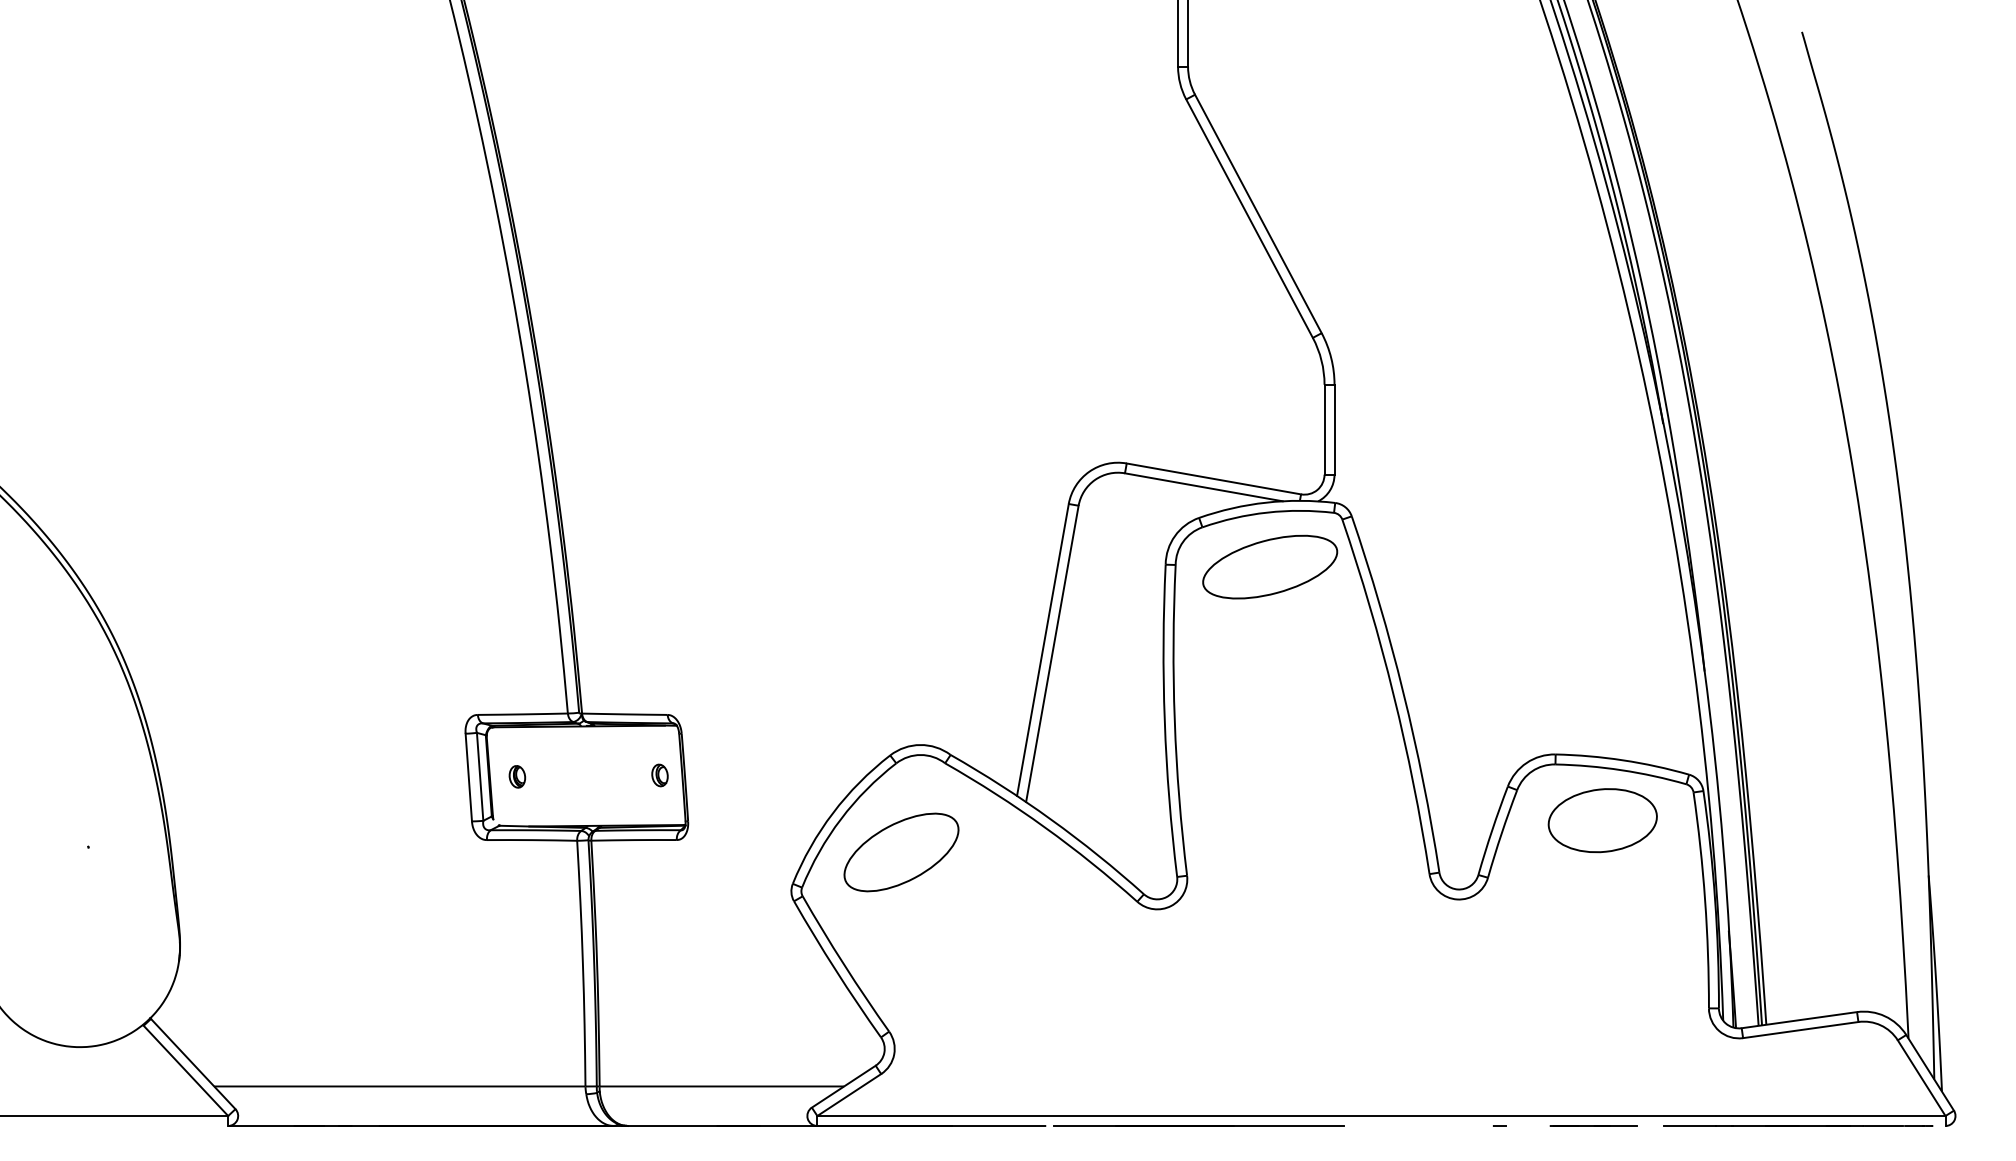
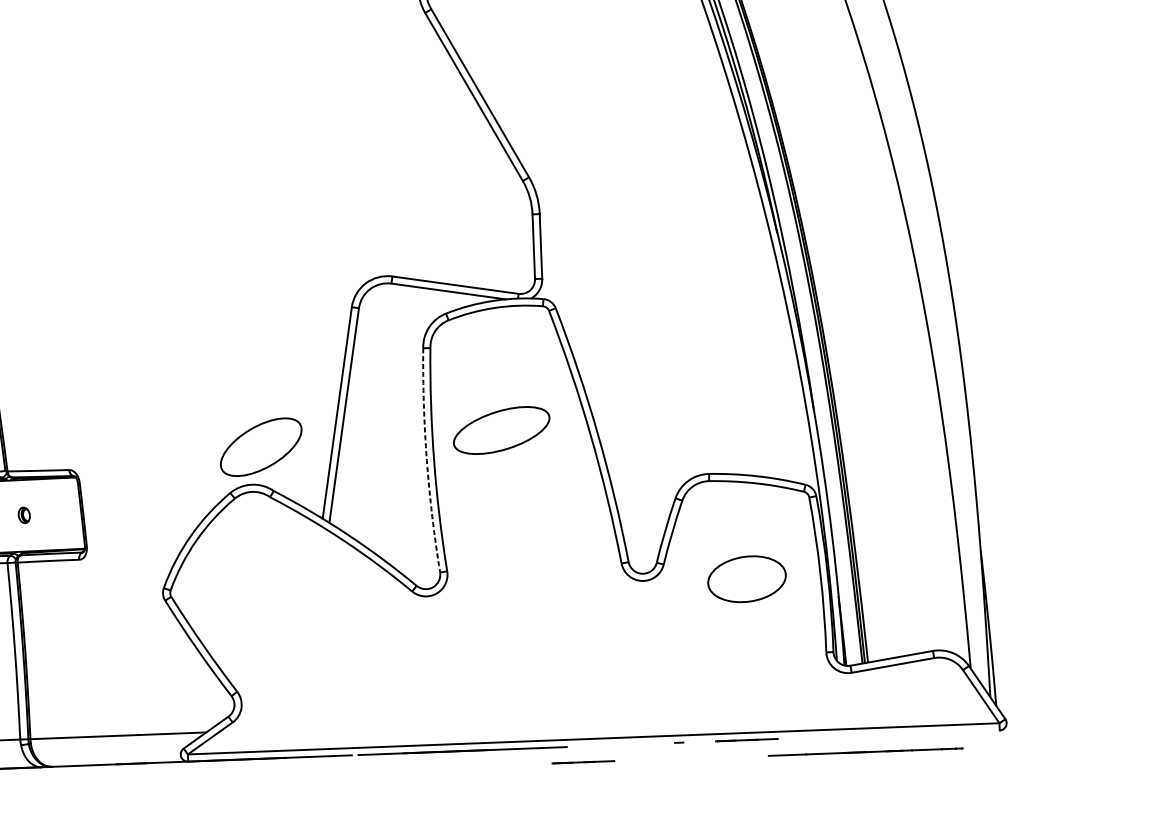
part: (1270, 566) -> (501, 430), moved
arc: (1164, 721) -> (426, 461), solid -> dashed
part: (659, 775) -> (23, 515), moved
part: (1602, 820) -> (746, 579), moved
part: (901, 852) -> (261, 447), moved
line: (1798, 1125) -> (865, 751), moved
line: (1365, 1147) -> (583, 761), added

